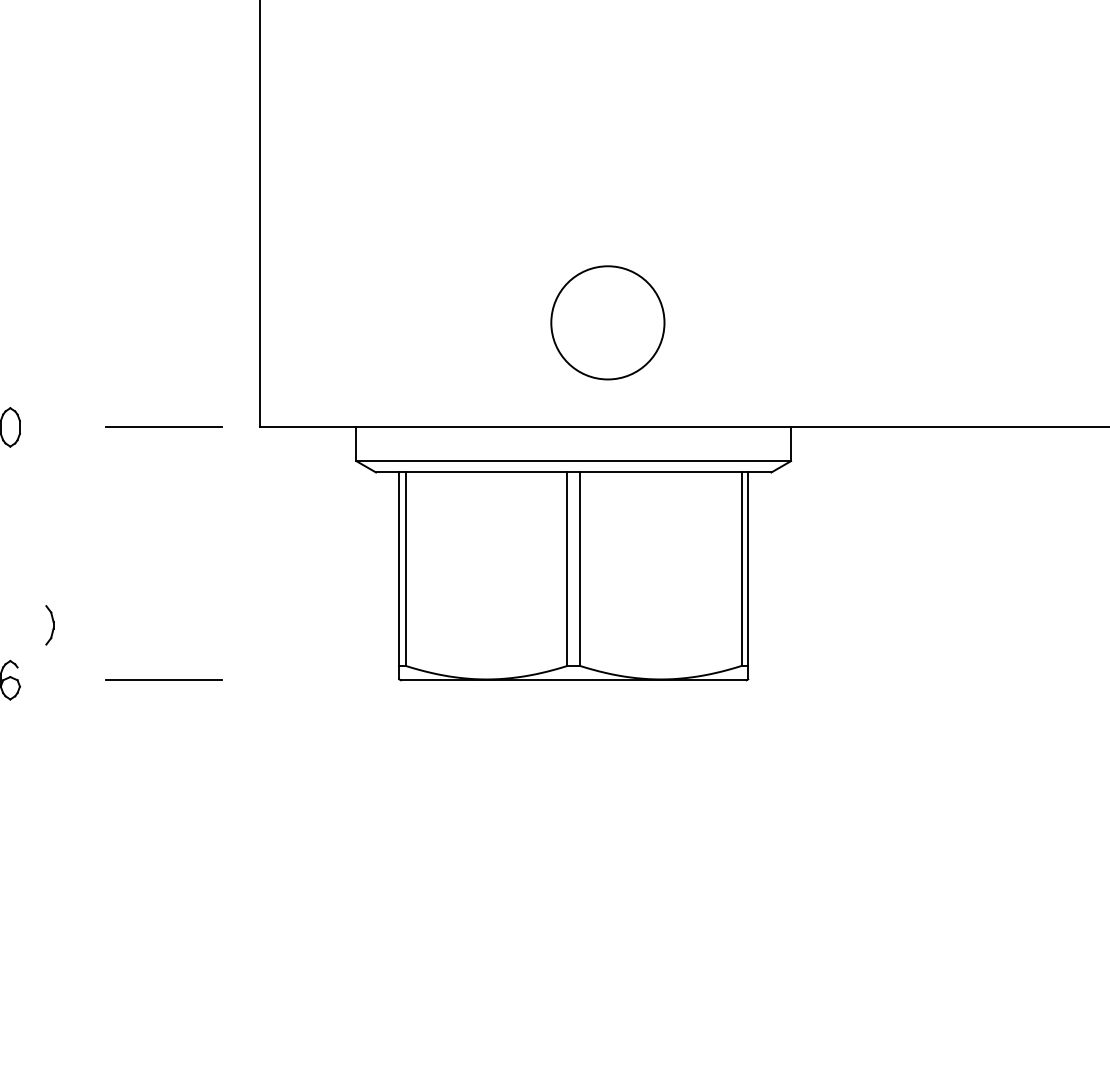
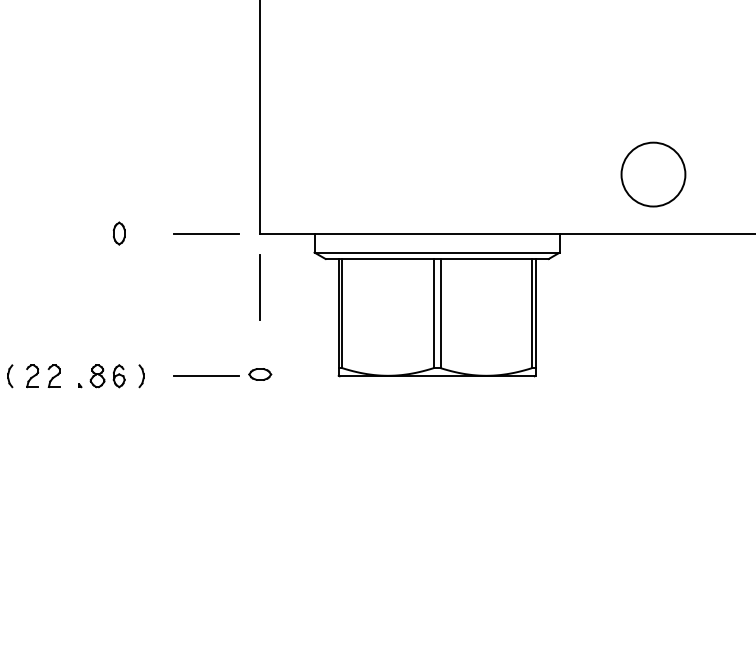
circle: (607, 322) -> (653, 174), moved
line: (260, 522) -> (260, 287), added
part: (49, 625) -> (141, 376), moved
part: (260, 677) -> (260, 374), added

